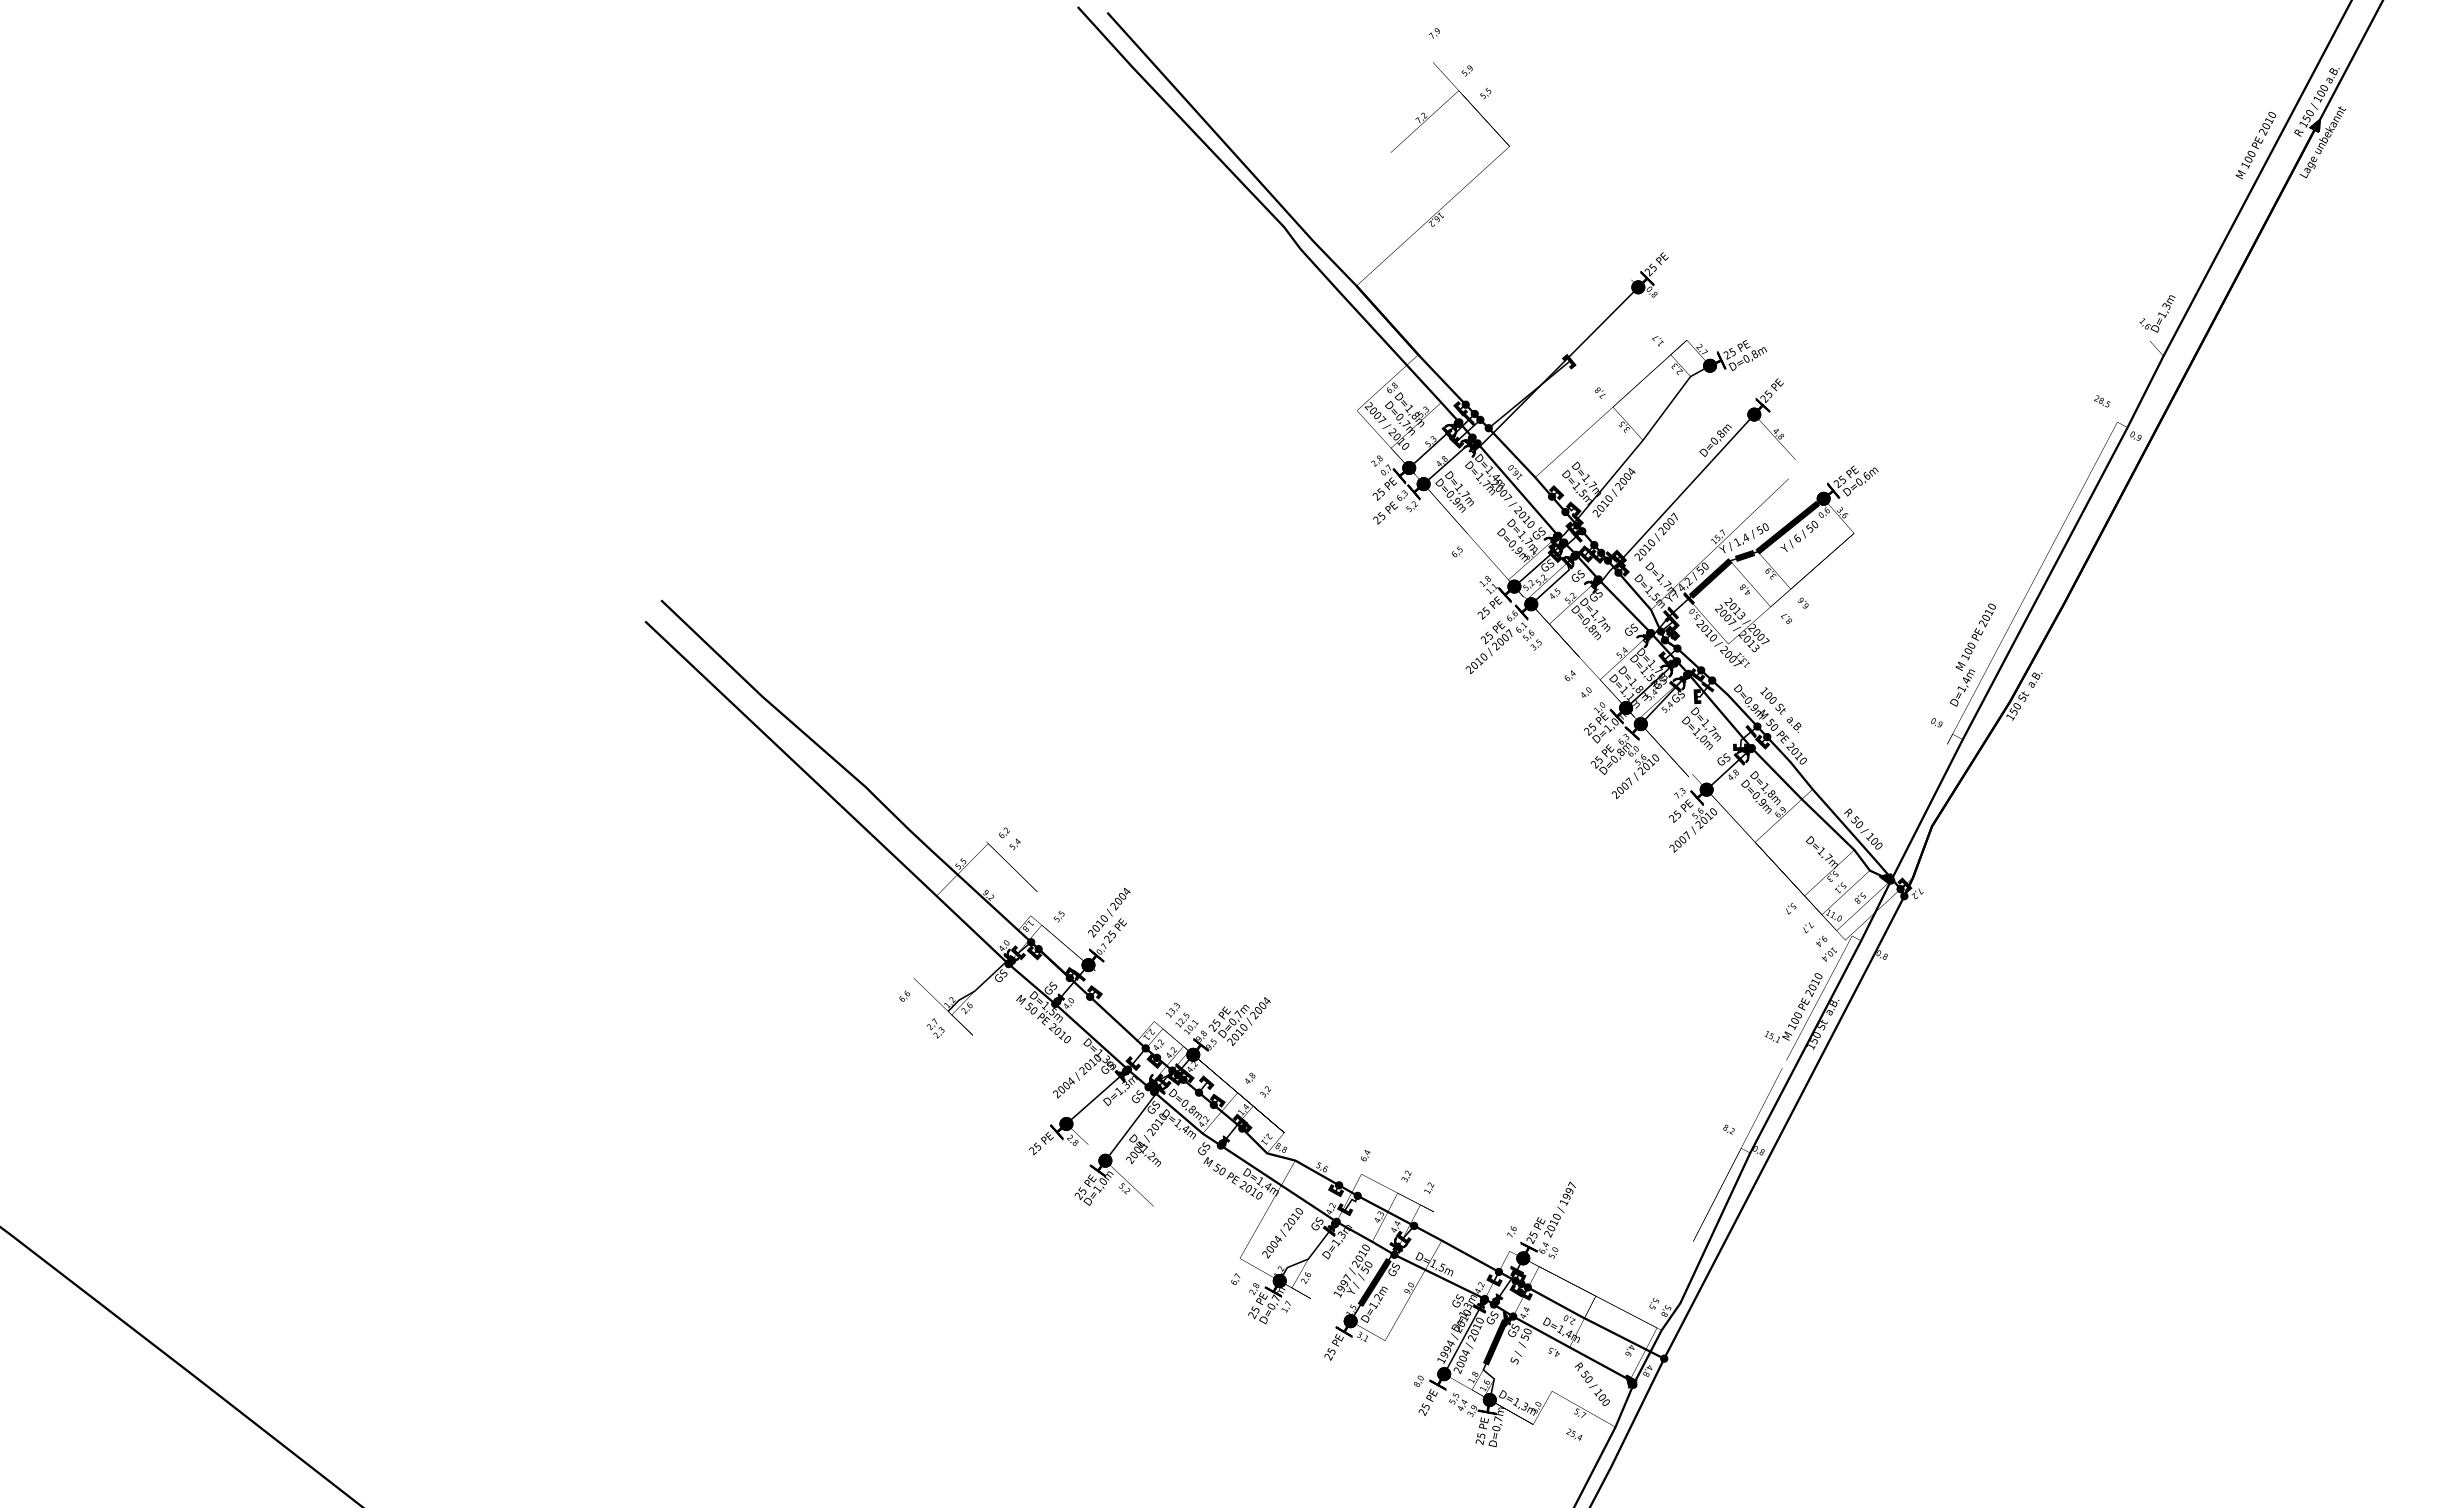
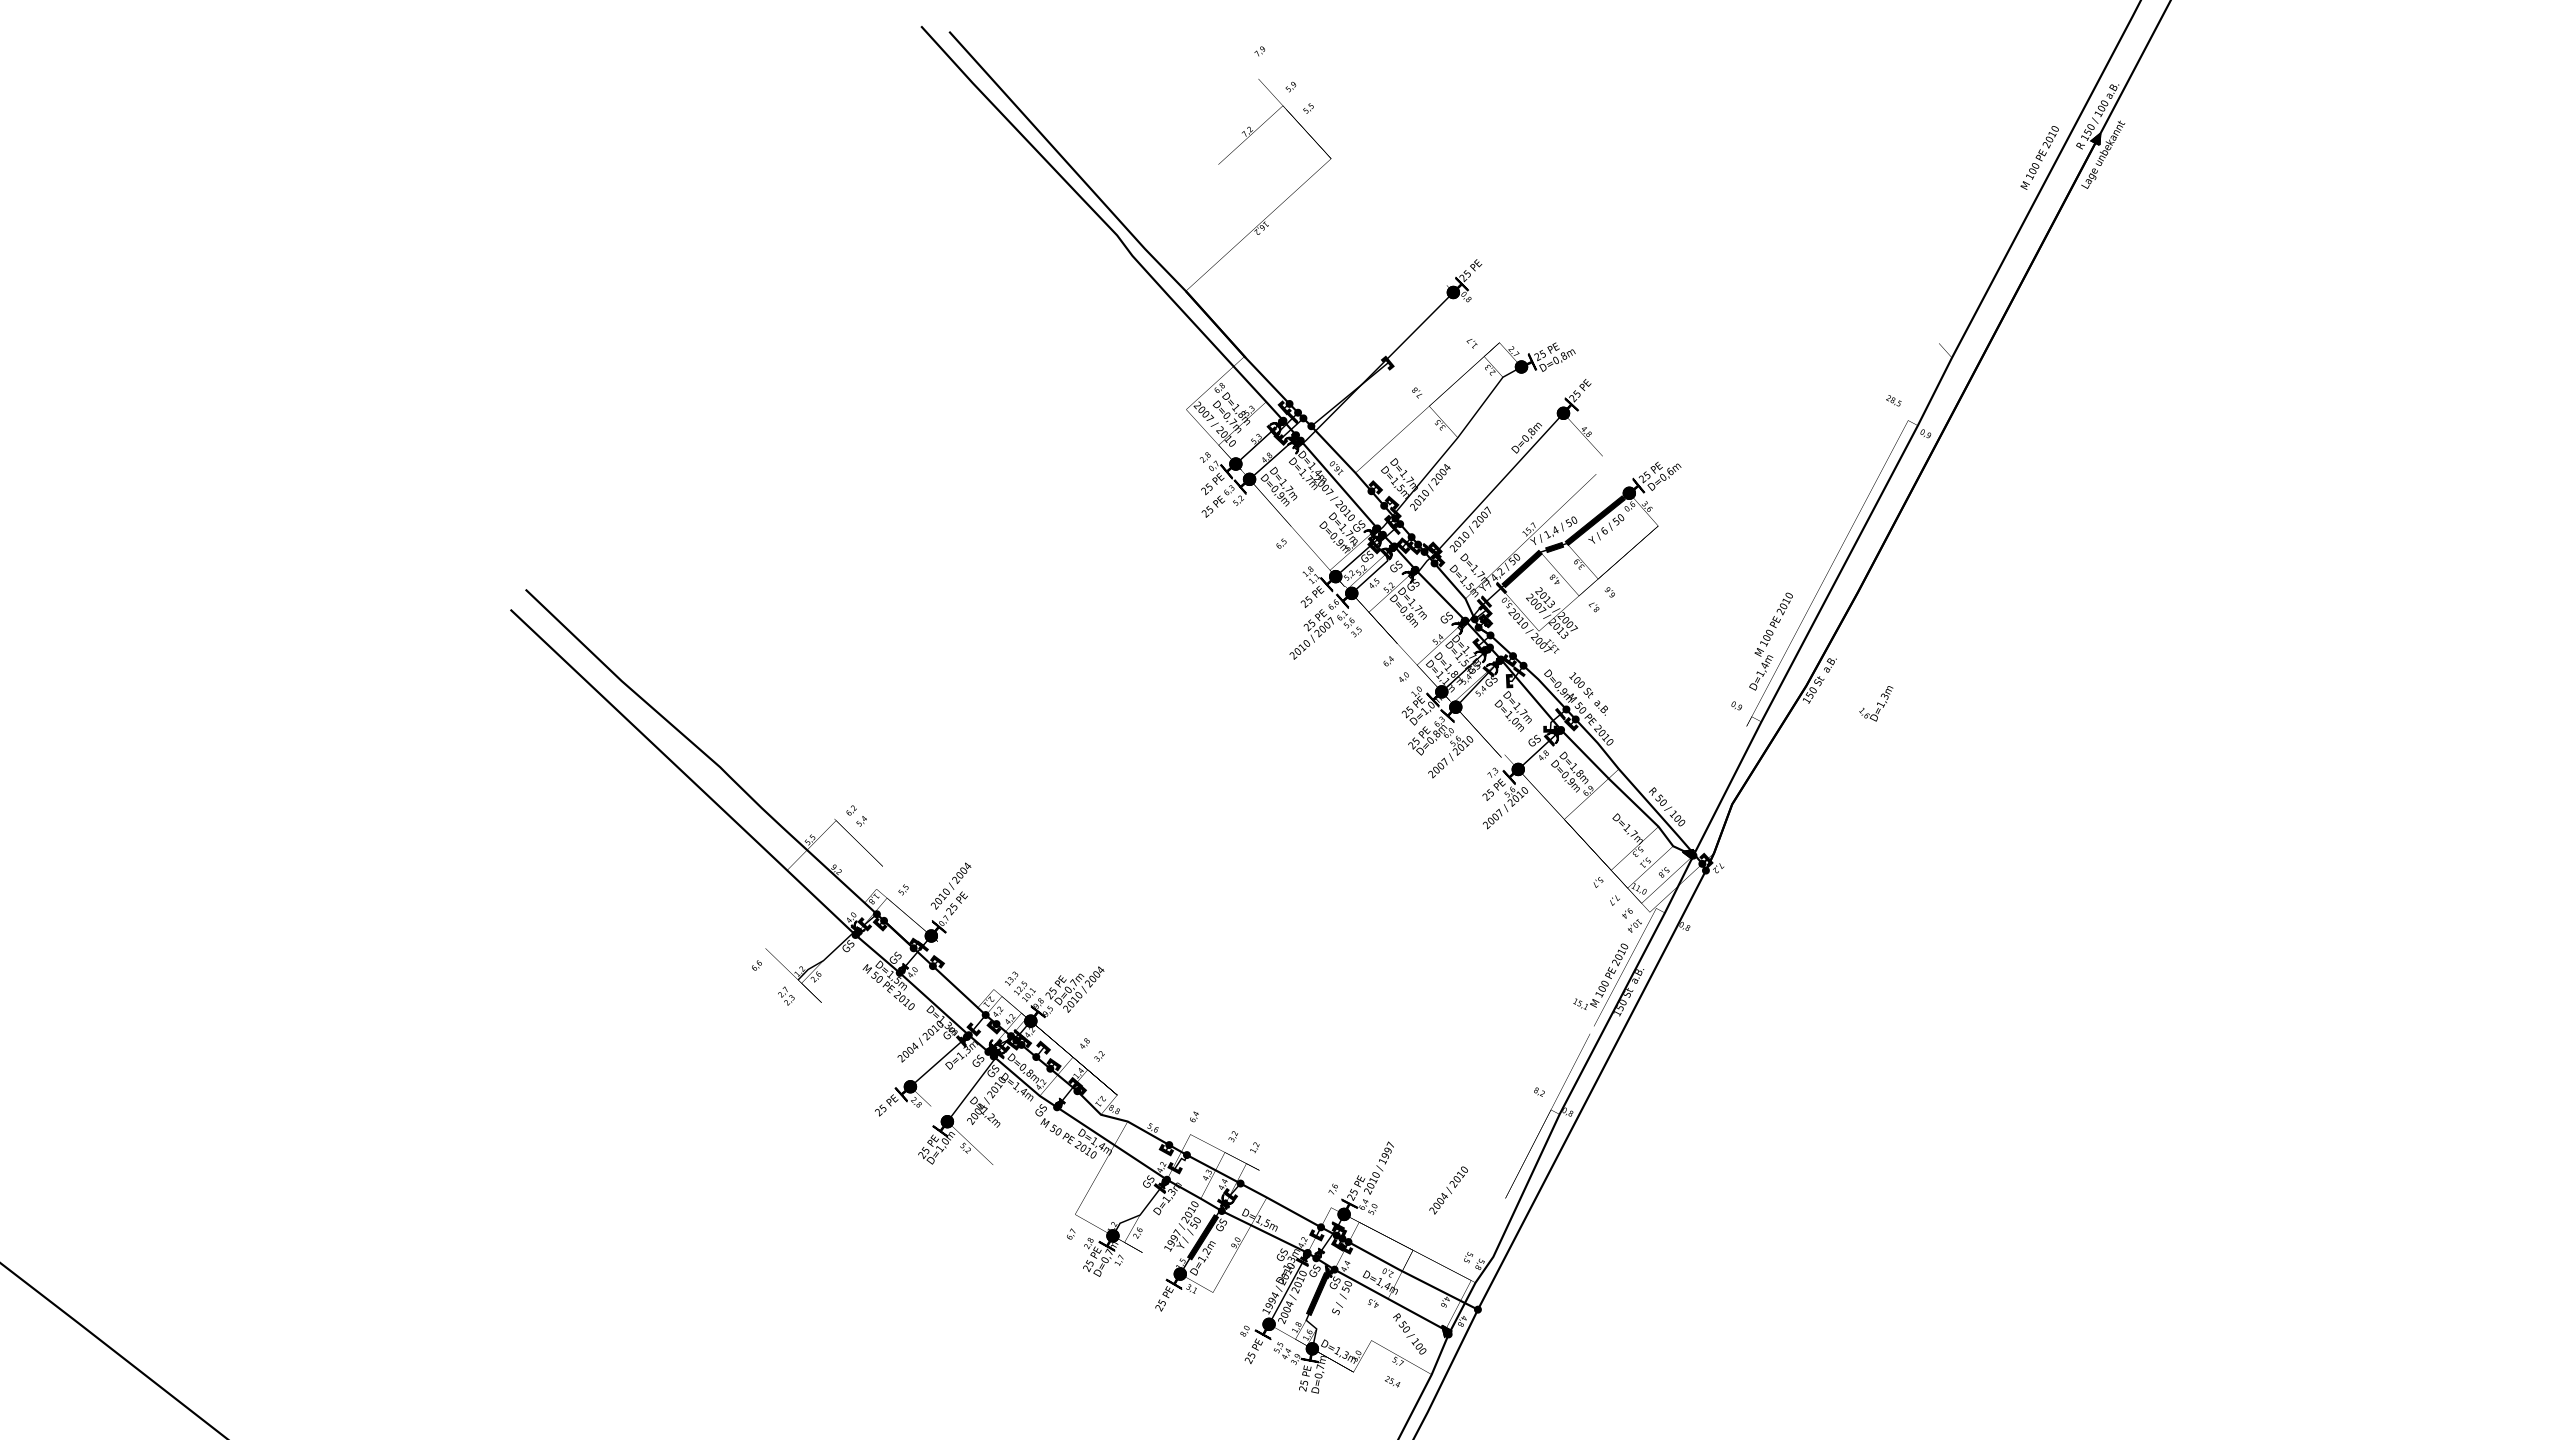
text: (2157, 313) -> (1876, 703), moved
text: (1282, 1233) -> (1448, 1190), moved

